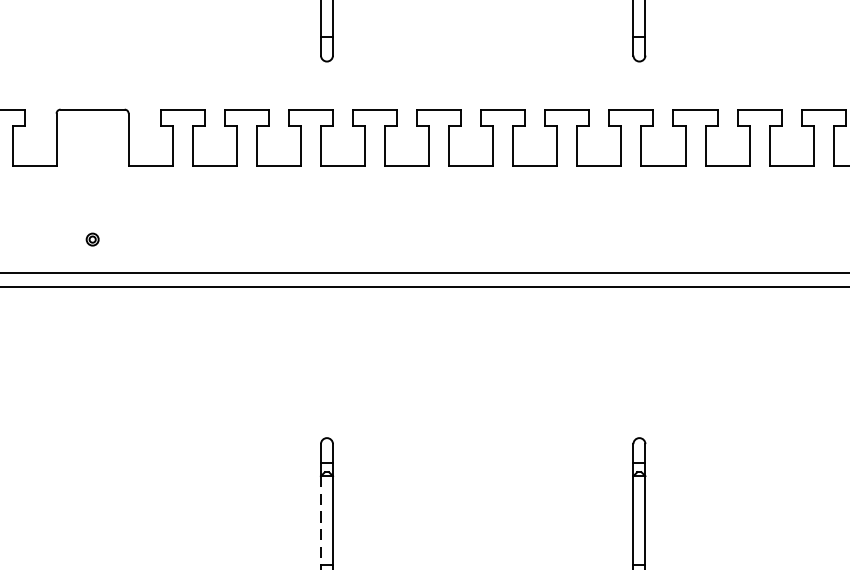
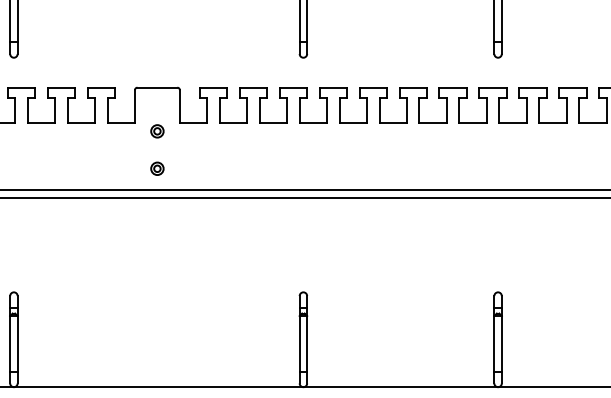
part: (92, 179) -> (157, 131), added
part: (92, 239) -> (157, 168), size x1.67
line: (320, 520) -> (299, 343), dashed -> solid

